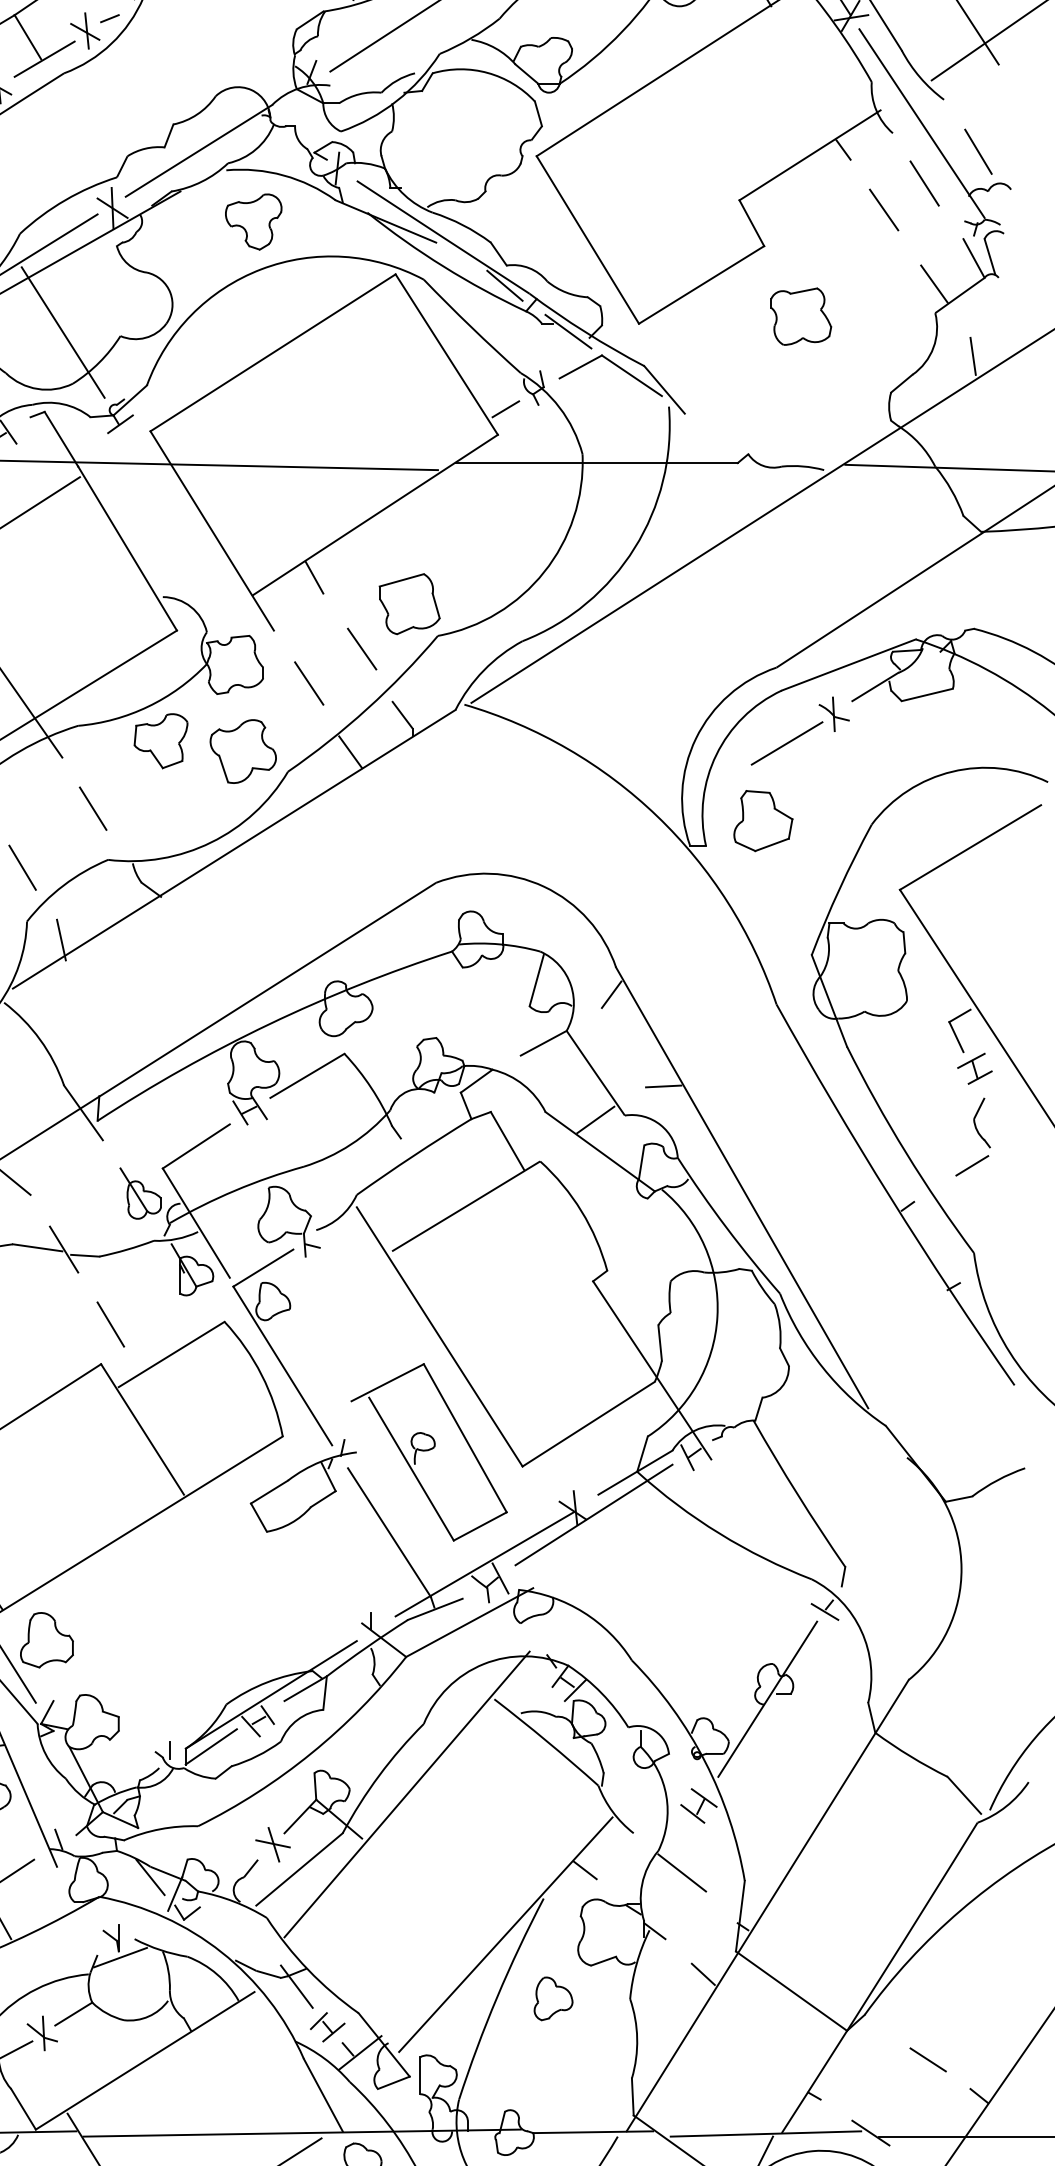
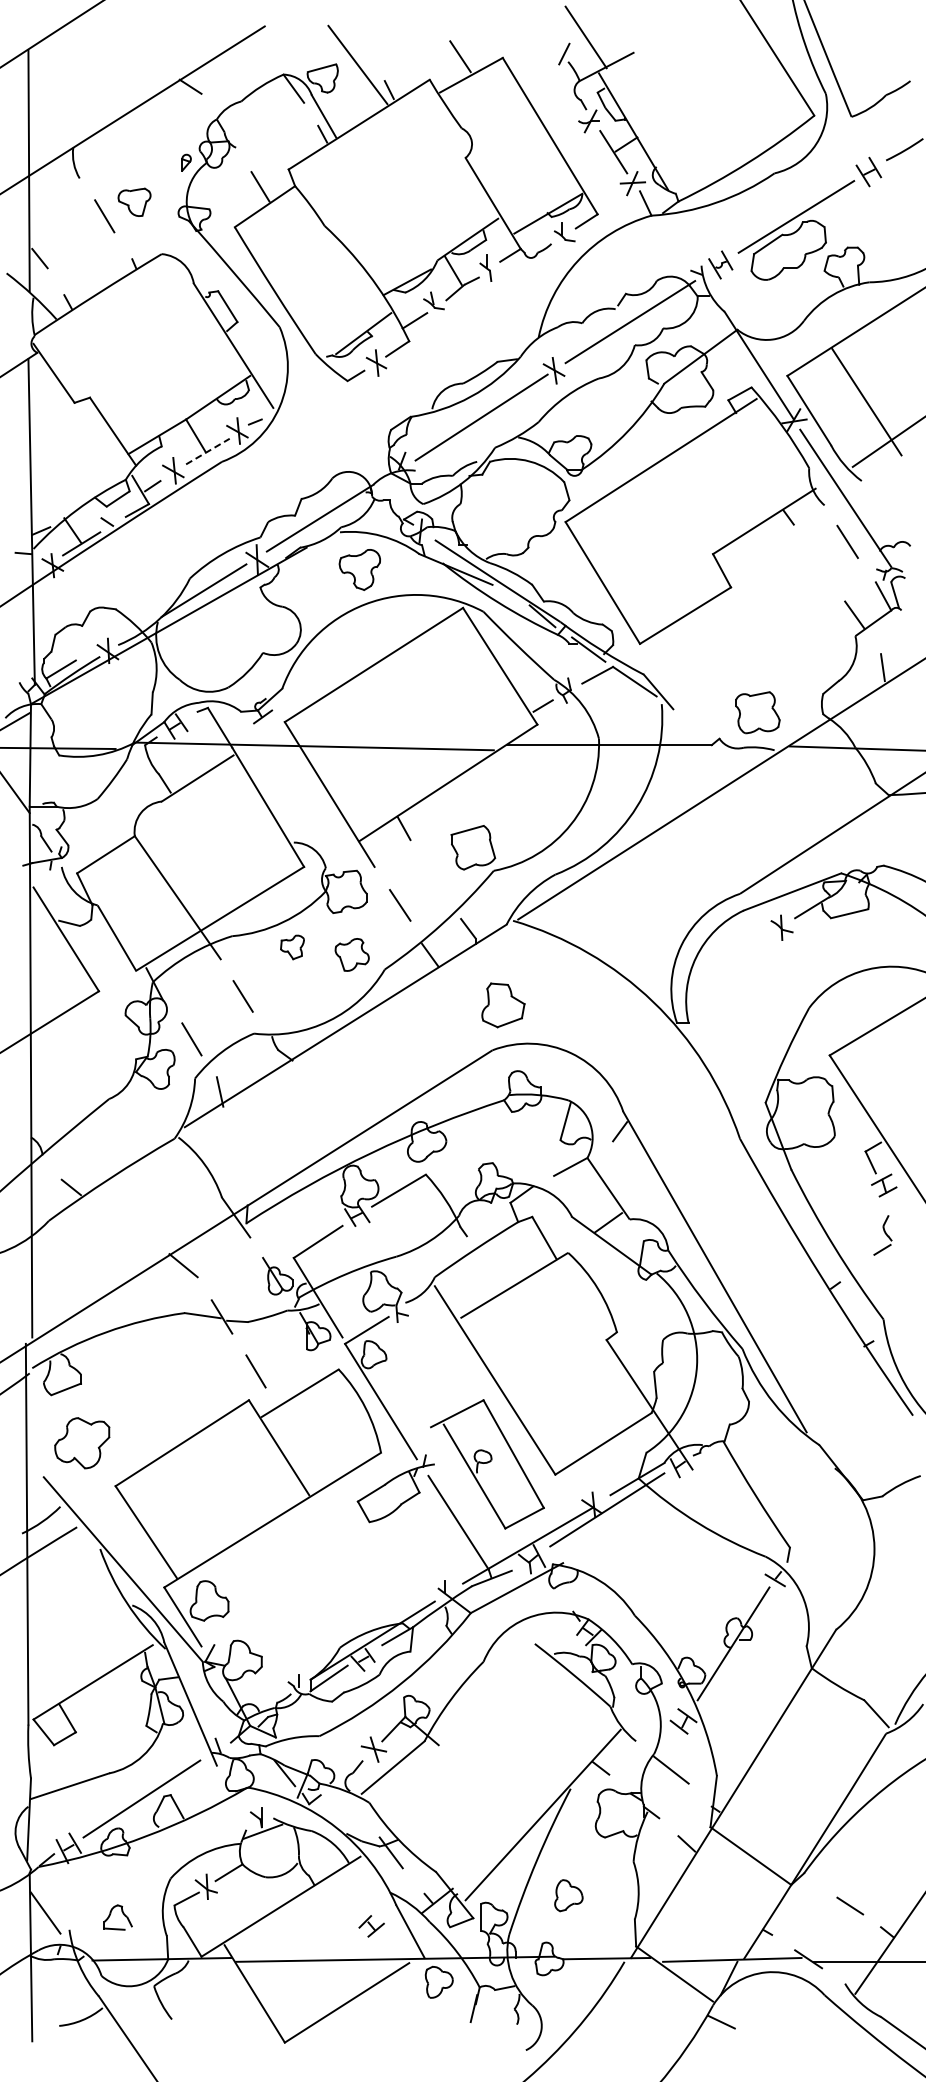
line: (45, 59) -> (208, 451), solid -> dashed
line: (978, 151) -> (886, 518), removed
line: (883, 209) -> (817, 560), removed
part: (800, 316) -> (757, 712), moved
line: (63, 331) -> (221, 649), removed
line: (361, 649) -> (438, 880), removed
part: (161, 741) -> (292, 947), size x0.6
line: (786, 742) -> (747, 948), removed
part: (242, 751) -> (351, 954), size x0.7
part: (763, 821) -> (503, 1005), moved
line: (663, 1086) -> (657, 1198), removed
part: (972, 1137) -> (882, 1235), size x0.7
line: (407, 1793) -> (471, 1712), removed
part: (553, 1998) -> (568, 1895), moved
part: (327, 2027) -> (371, 1926), moved

